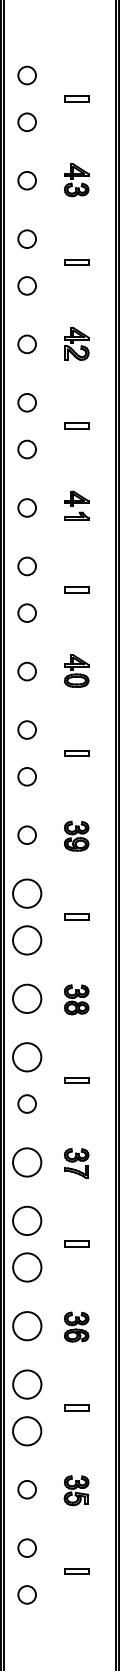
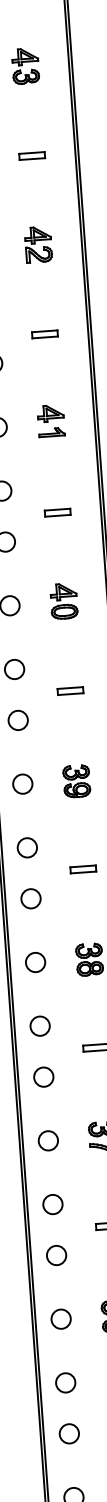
circle: (27, 893) -> (27, 847), size x0.62
circle: (27, 940) -> (31, 898), size x0.62
circle: (27, 998) -> (35, 962), size x0.62
circle: (27, 1057) -> (40, 1026), size x0.62
circle: (27, 1162) -> (48, 1140), size x0.62
circle: (27, 1220) -> (53, 1204), size x0.62
circle: (26, 1267) -> (55, 1255), size x0.62
circle: (26, 1325) -> (60, 1318), size x0.62
circle: (26, 1384) -> (64, 1382), size x0.62
circle: (27, 1431) -> (69, 1434), size x0.62

